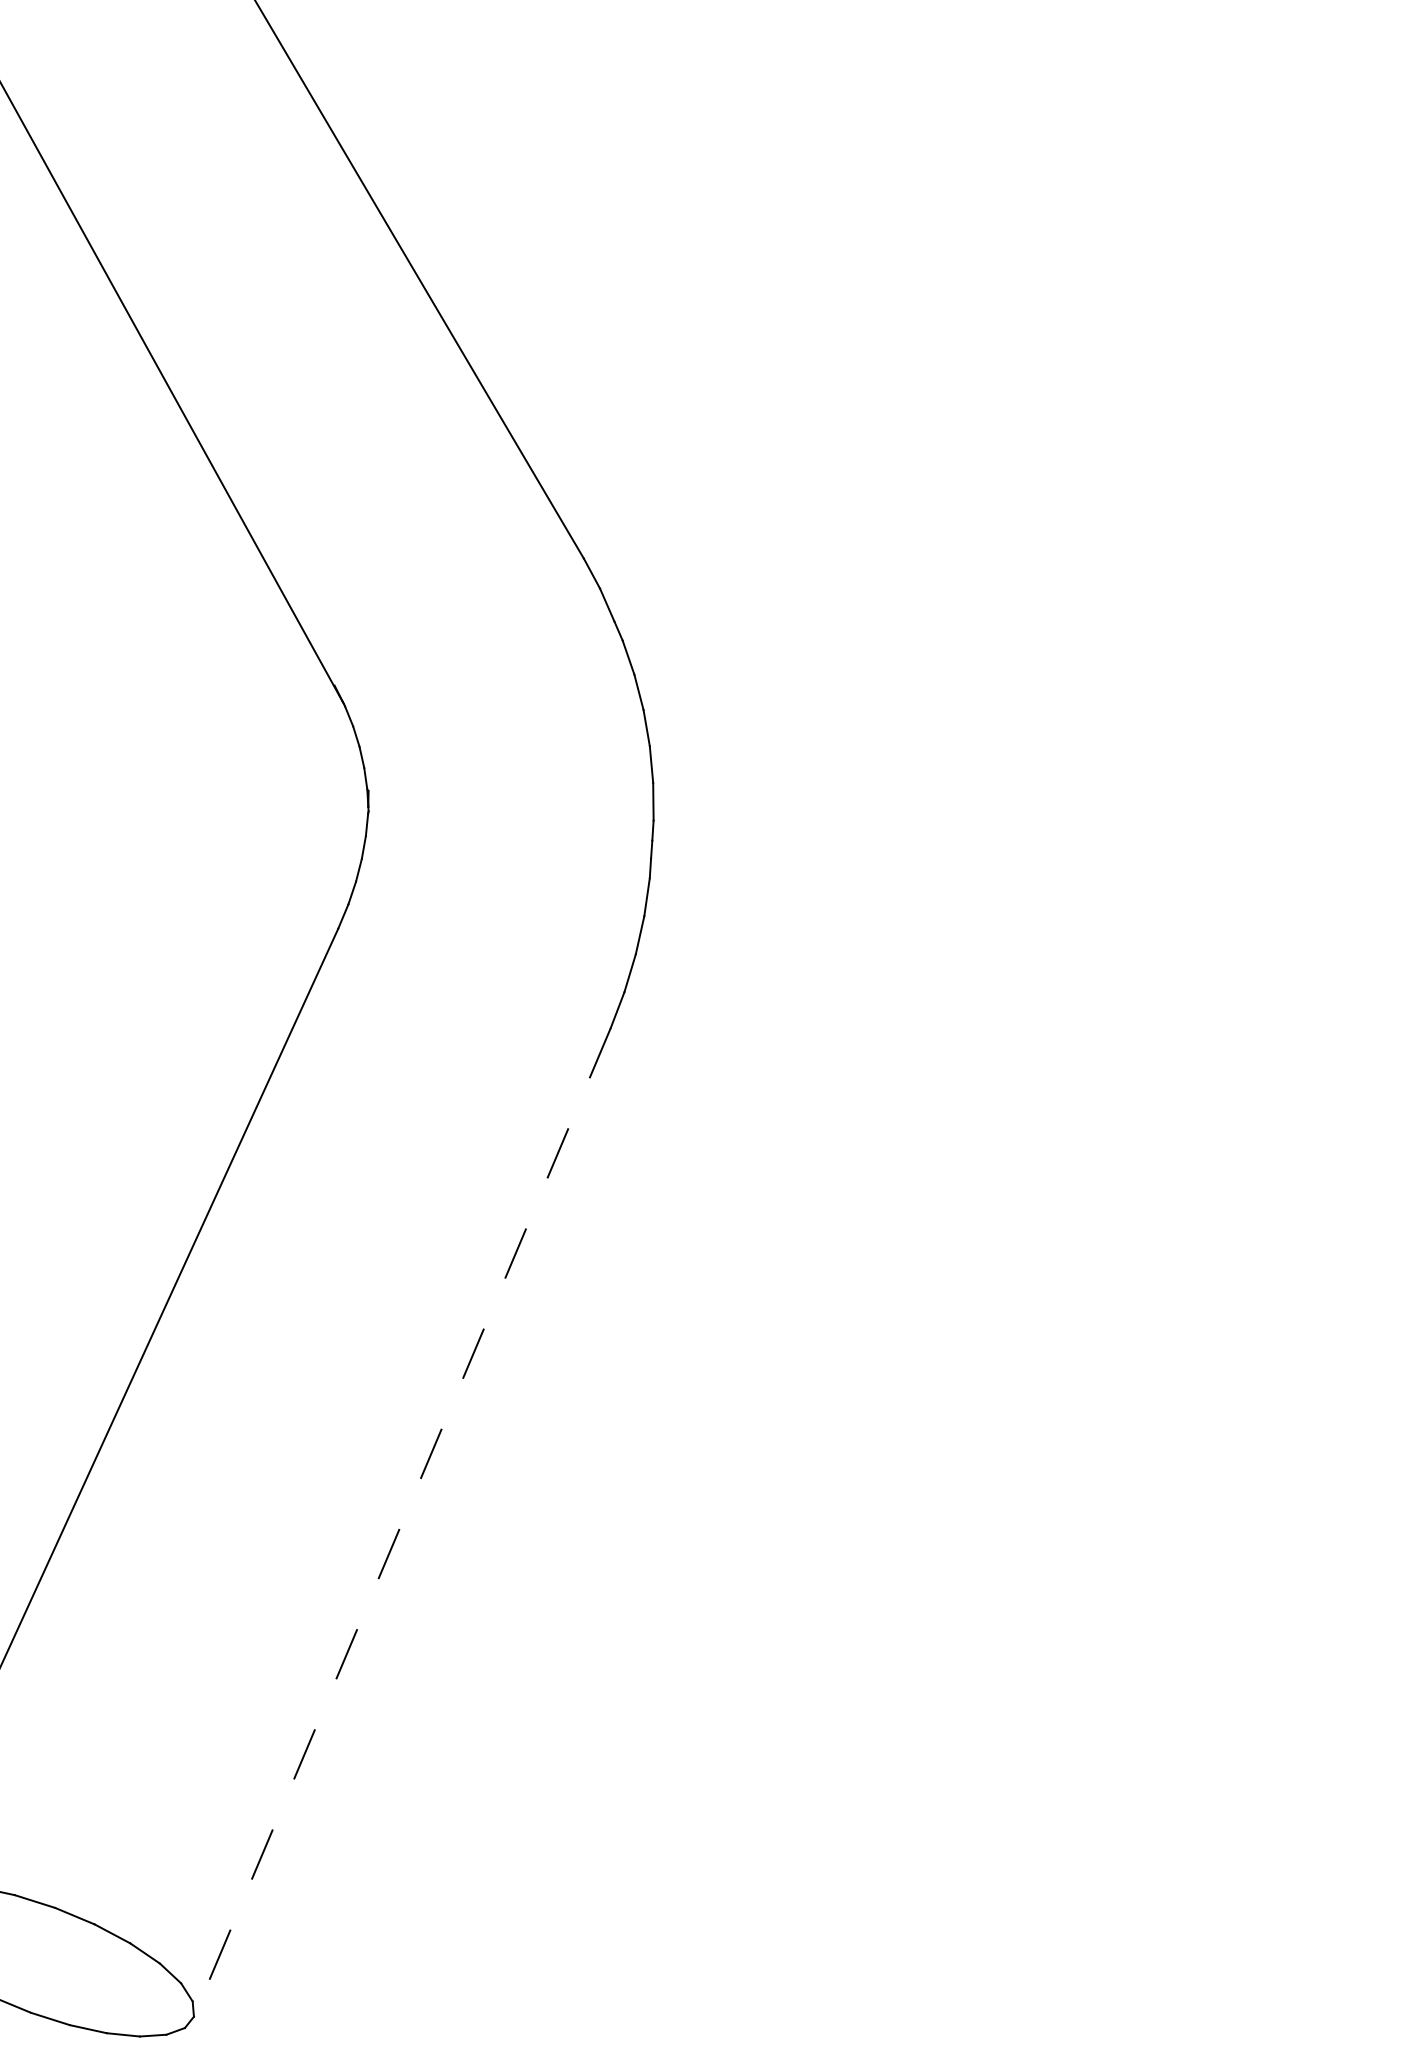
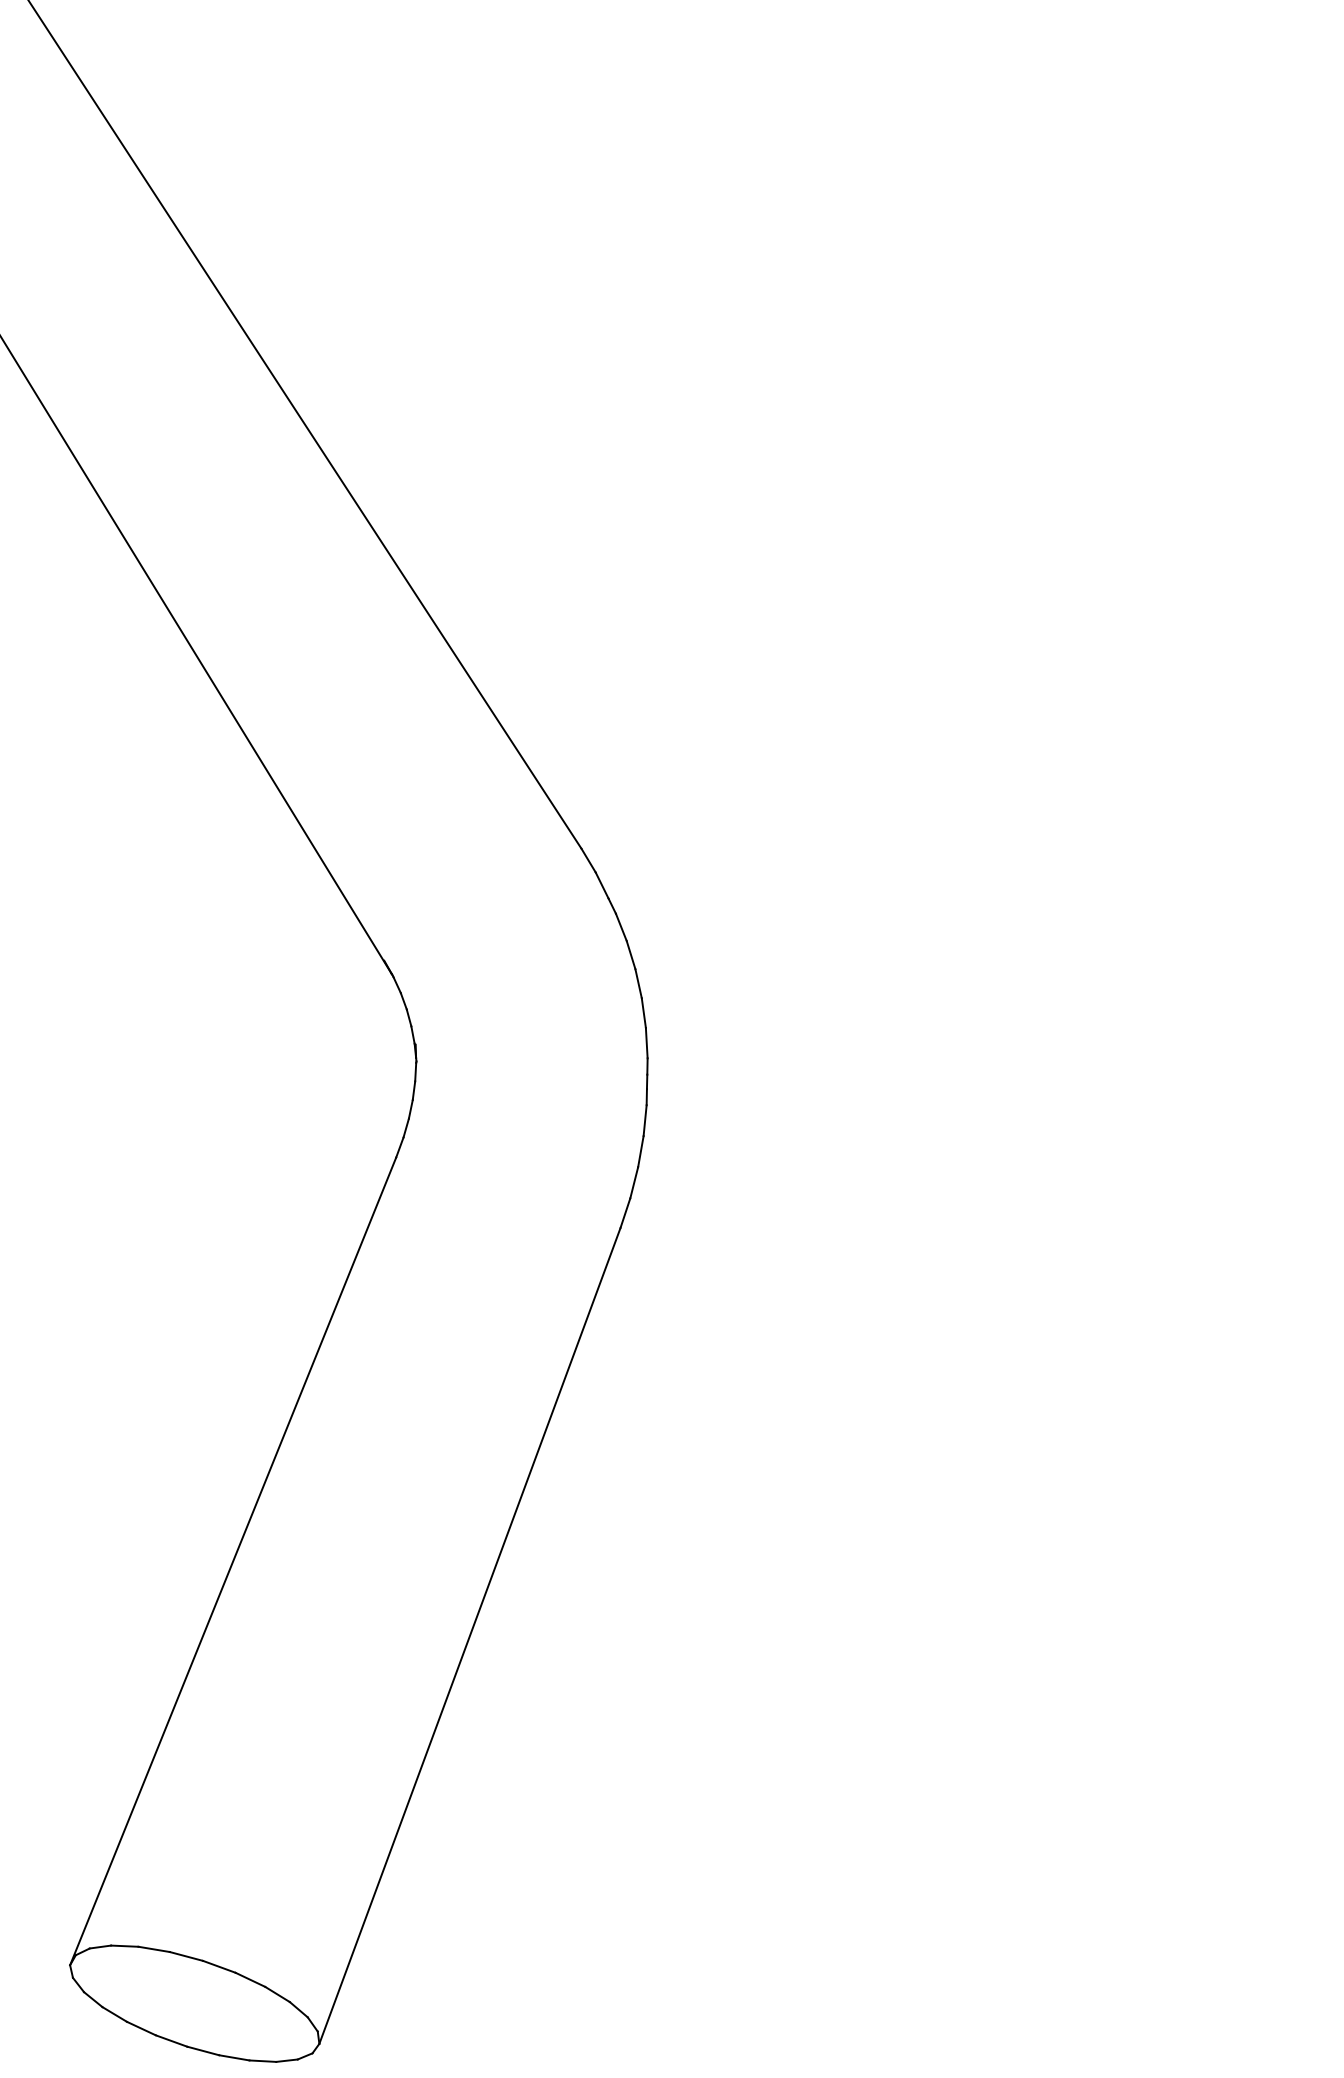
line: (401, 1521) -> (469, 1635), dashed -> solid

